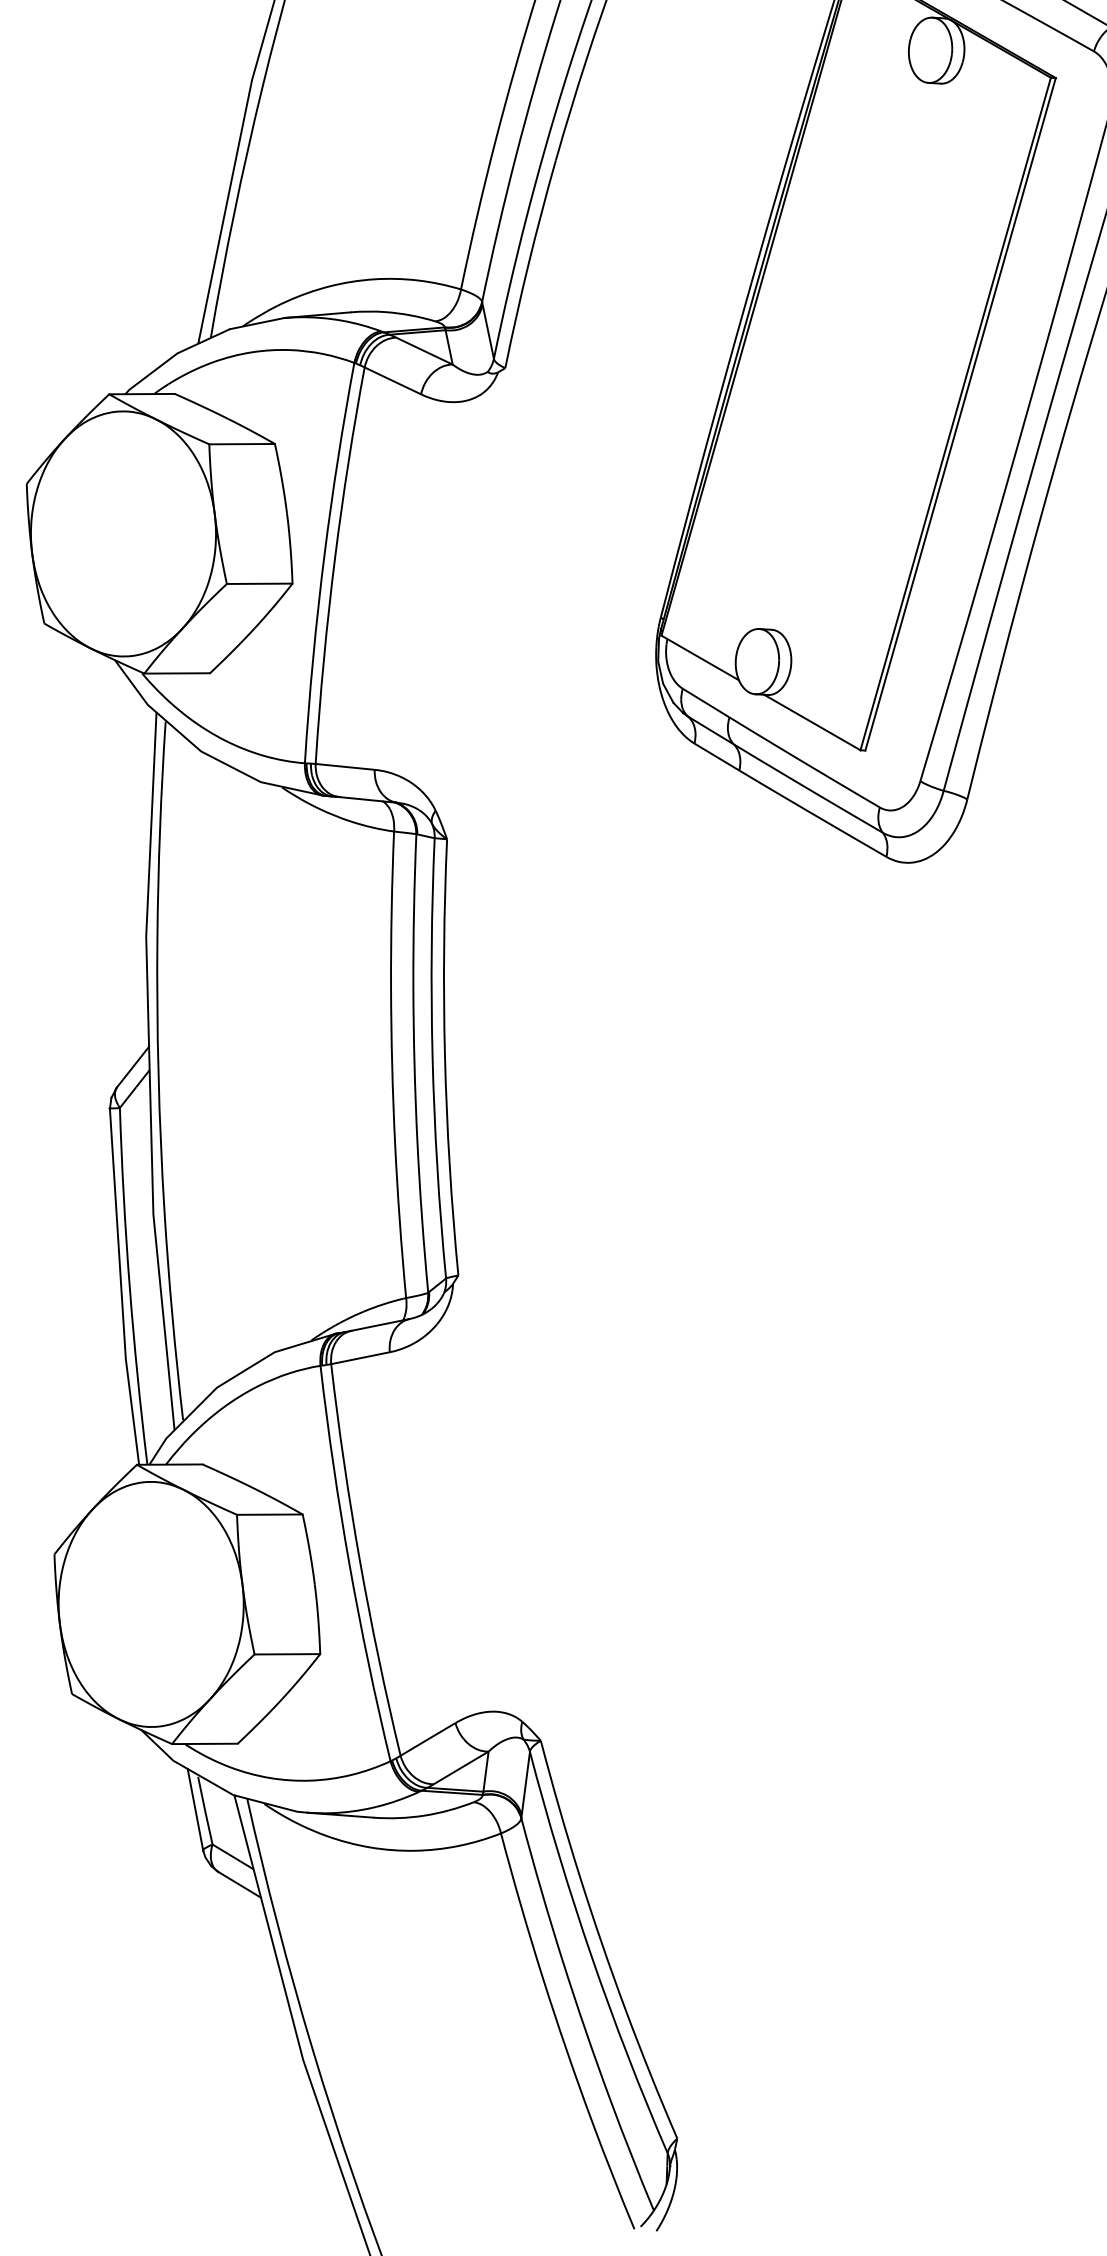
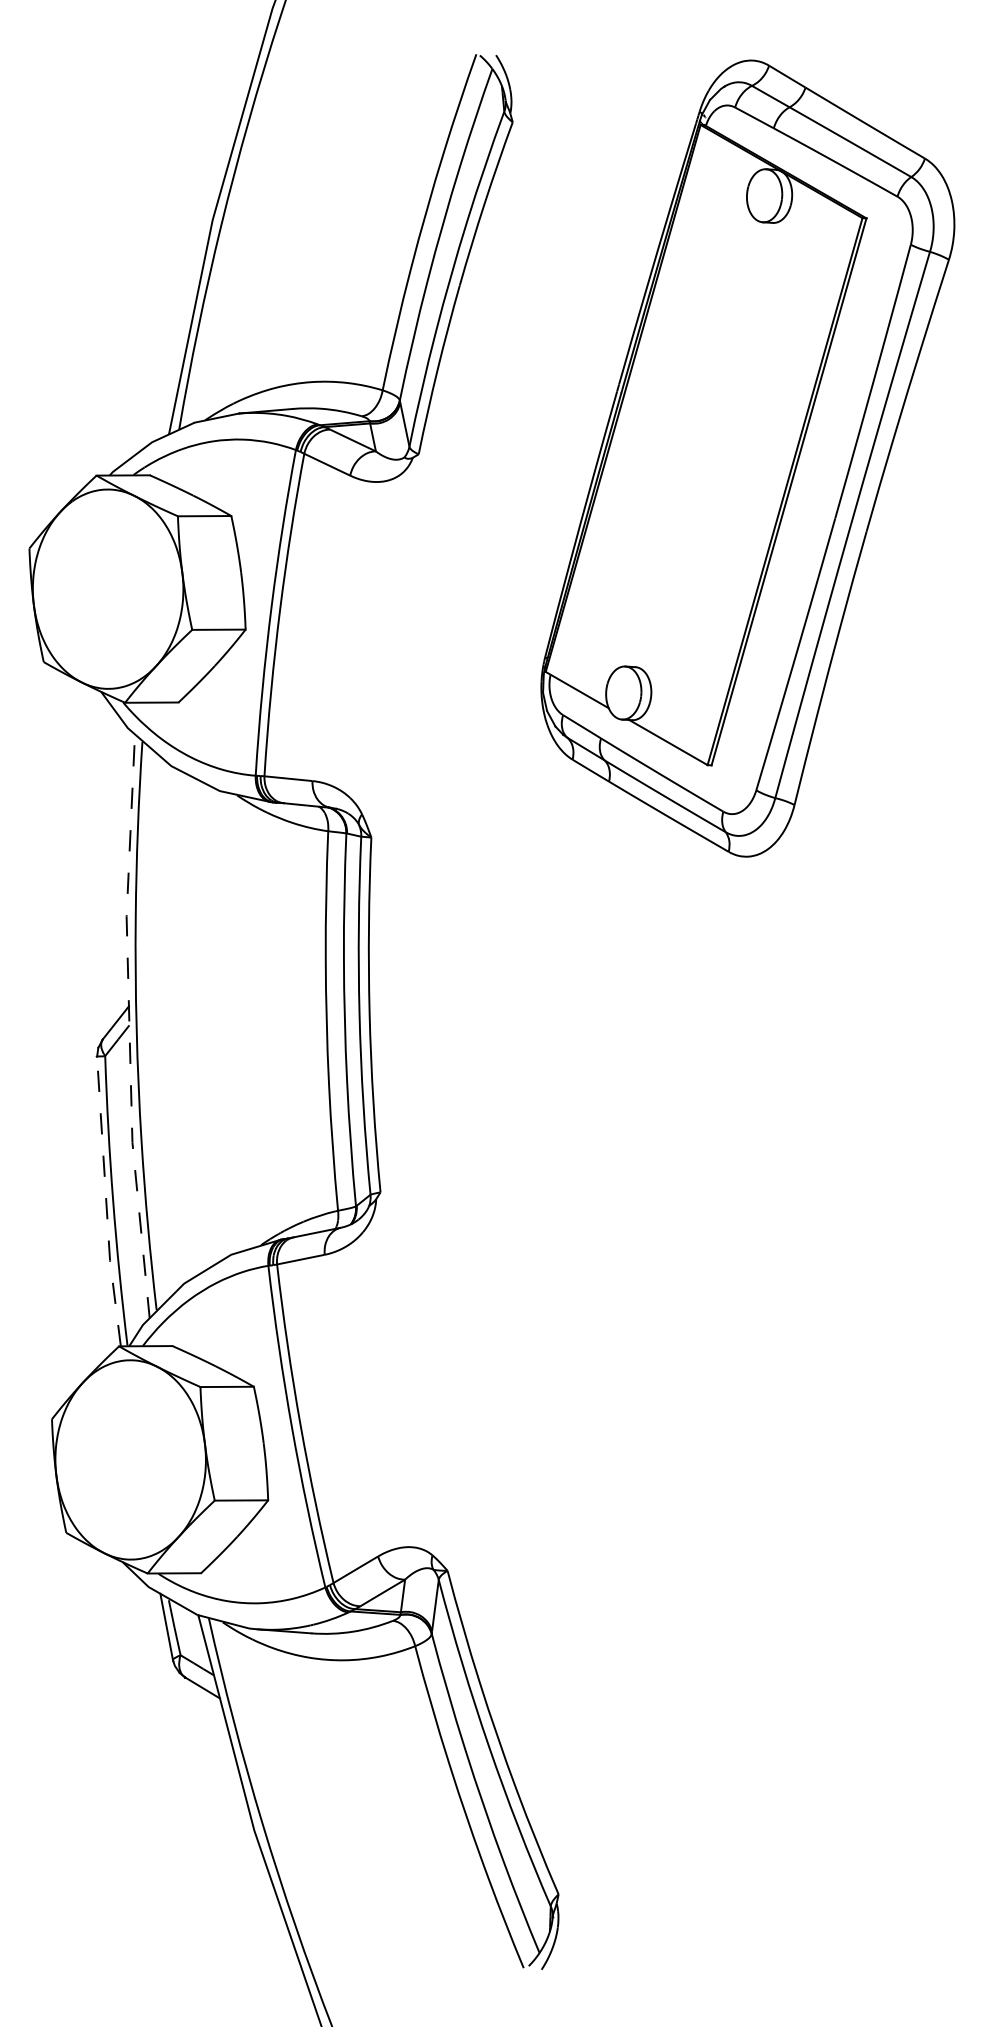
line: (149, 1071) -> (129, 1026), solid -> dashed
line: (121, 1286) -> (106, 1201), solid -> dashed

